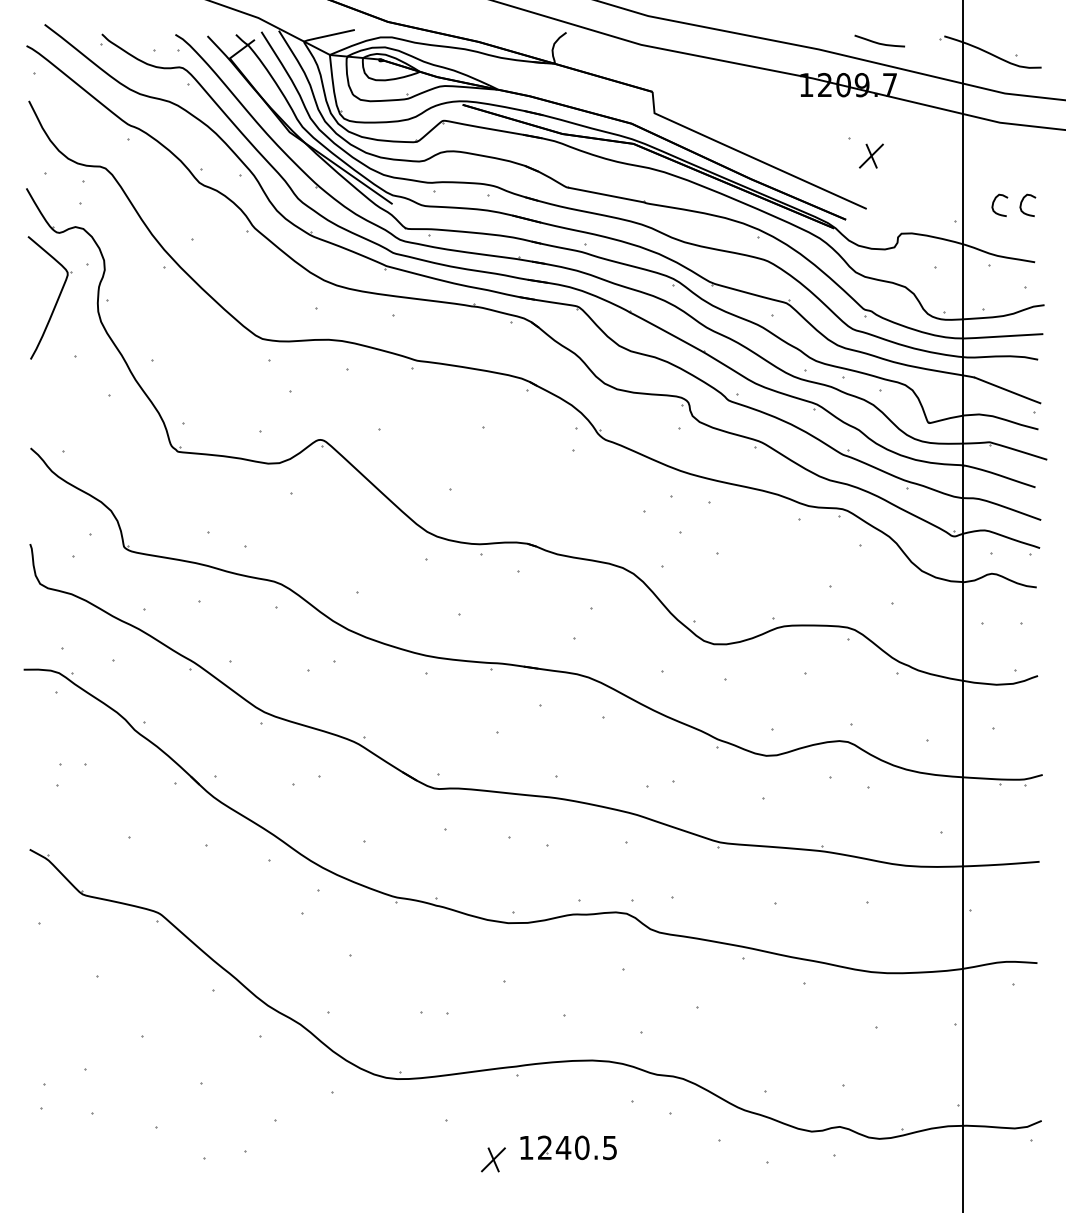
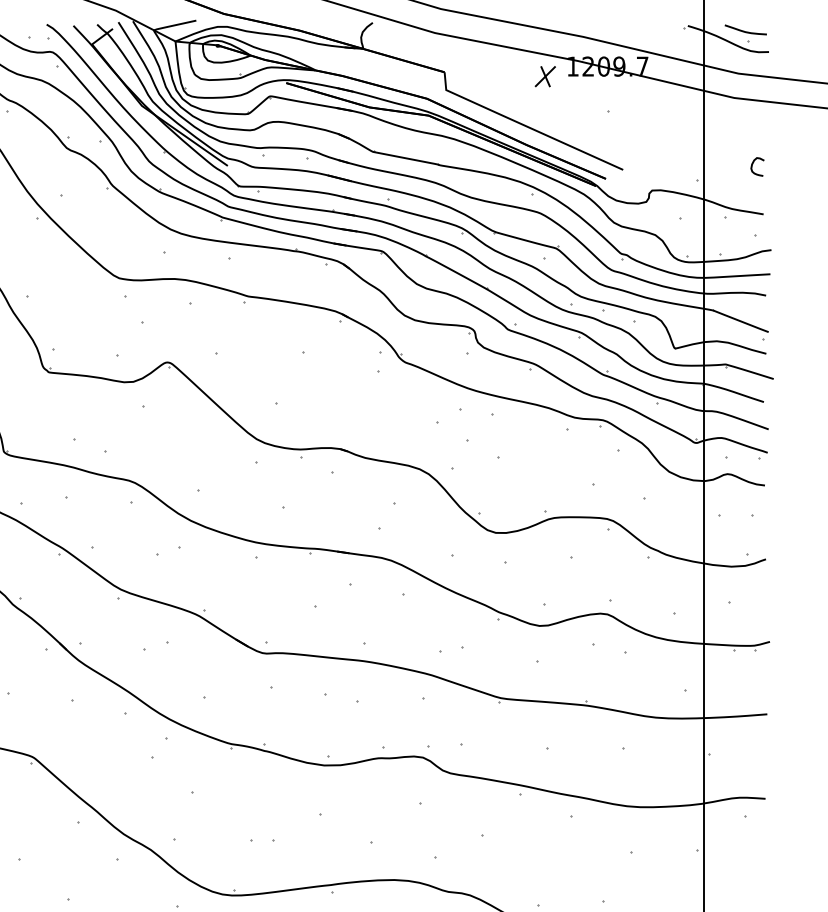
curve: (879, 42) -> (745, 31), moved
part: (871, 155) -> (545, 76), moved
curve: (994, 202) -> (729, 164), removed

